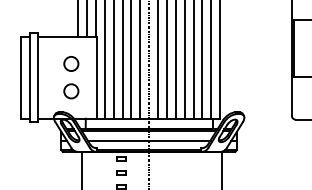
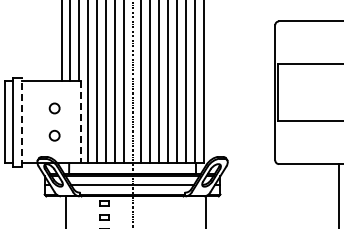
circle: (71, 63) -> (54, 108), size x0.7
line: (38, 77) -> (21, 122), solid -> dashed
line: (97, 77) -> (80, 122), solid -> dashed
circle: (71, 90) -> (54, 135), size x0.7

